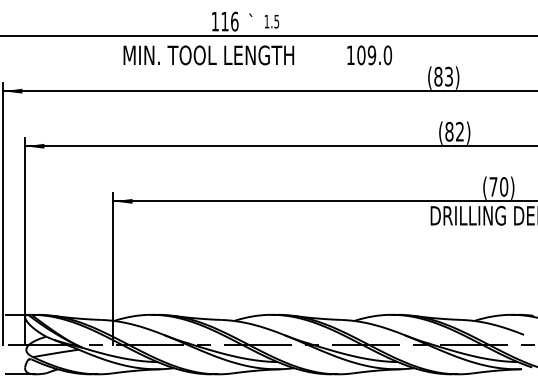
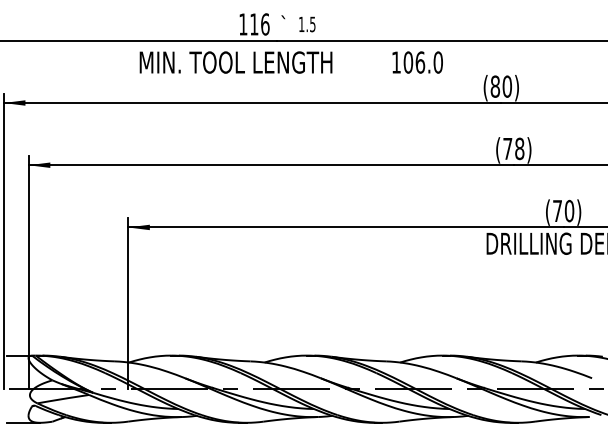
text: (371, 55) -> (419, 62), 109.0 -> 106.0
text: (448, 76) -> (506, 86), (83) -> (80)
text: (454, 131) -> (513, 148), (82) -> (78)

